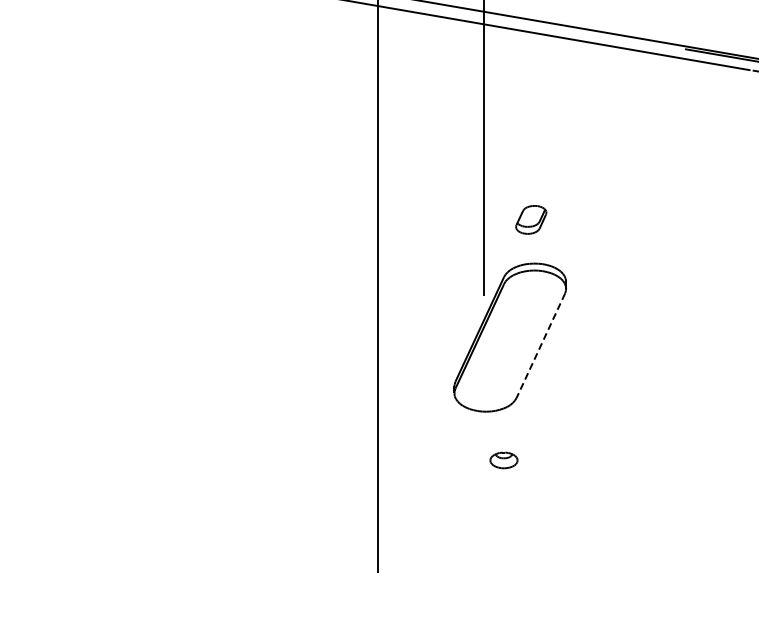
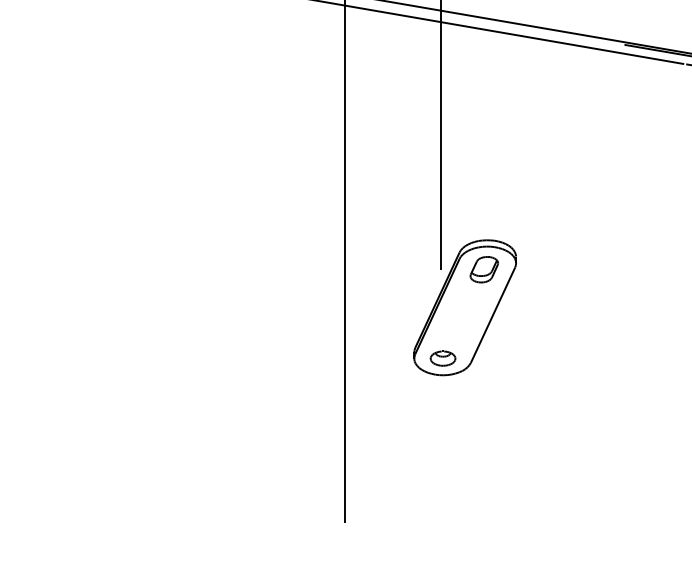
part: (531, 219) -> (484, 269), moved
line: (540, 345) -> (492, 314), dashed -> solid
part: (503, 460) -> (442, 358), moved

